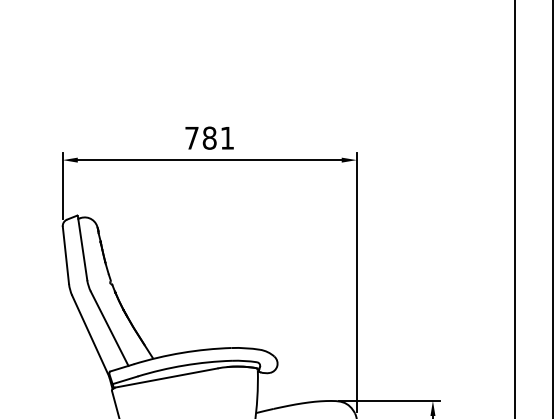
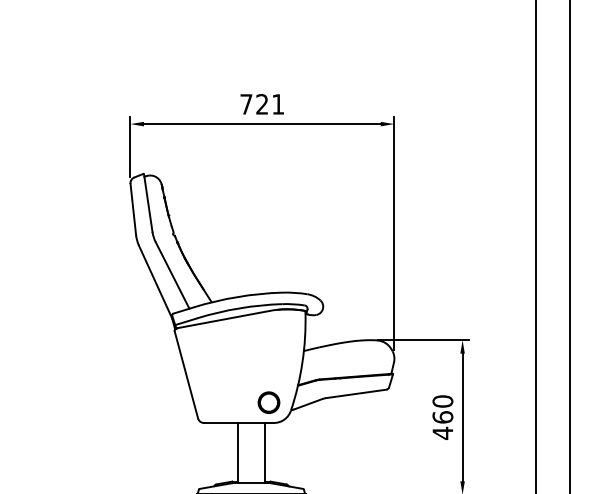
text: (209, 138) -> (262, 104), 781 -> 721

